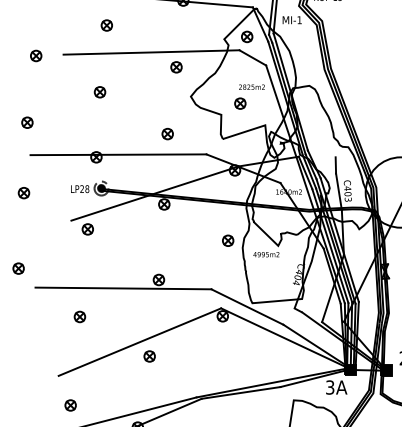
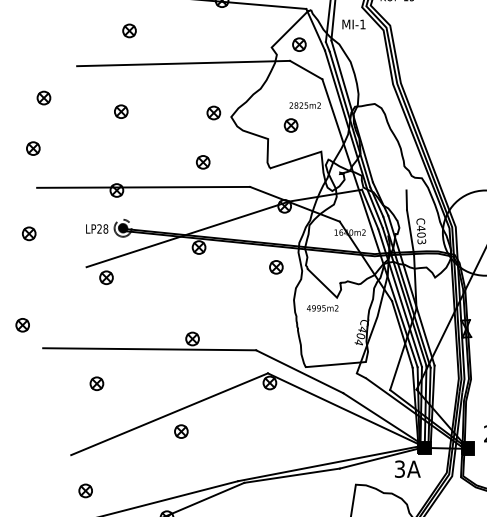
part: (36, 55) -> (44, 97), moved
part: (176, 67) -> (213, 113), moved
part: (228, 240) -> (276, 266), moved

